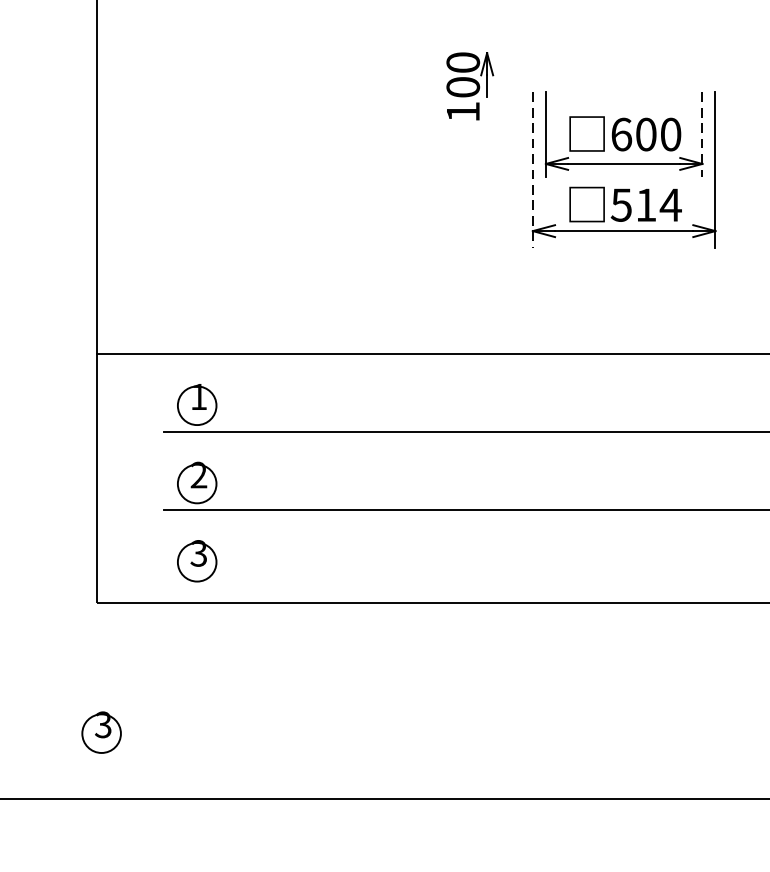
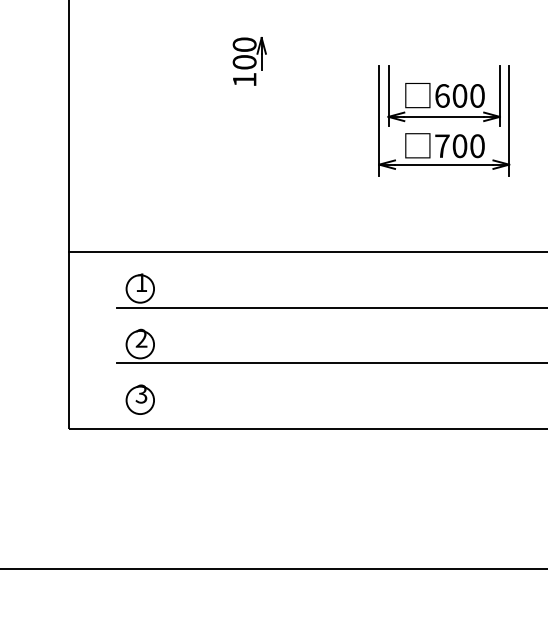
part: (470, 86) -> (249, 61), moved
line: (701, 135) -> (499, 96), dashed -> solid
line: (533, 170) -> (379, 121), dashed -> solid
text: (645, 205) -> (459, 146), 514 -> 700
part: (100, 732) -> (71, 521), removed

